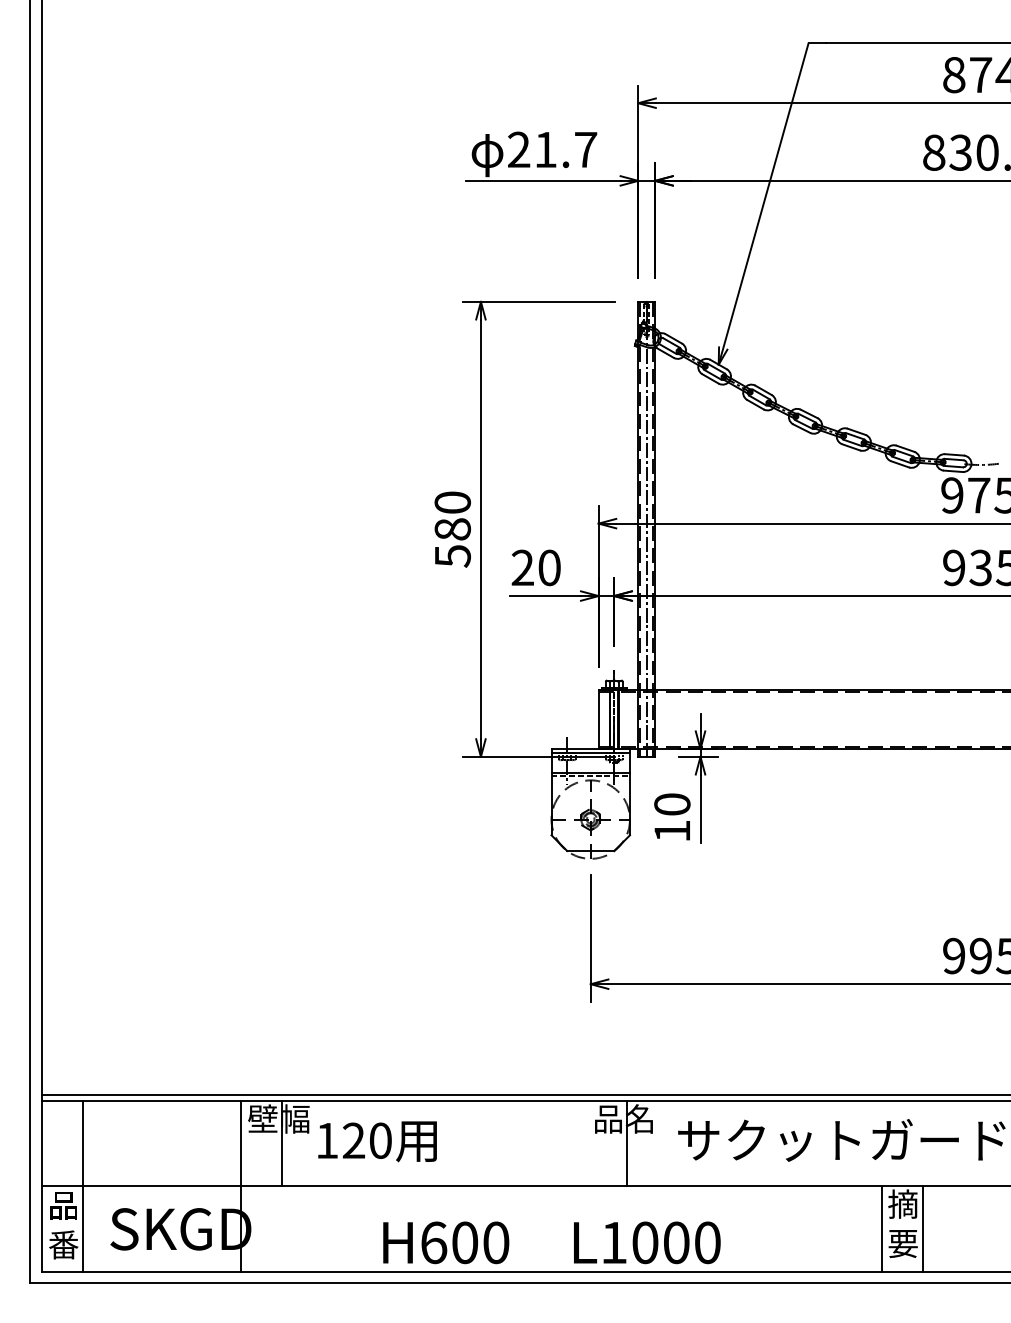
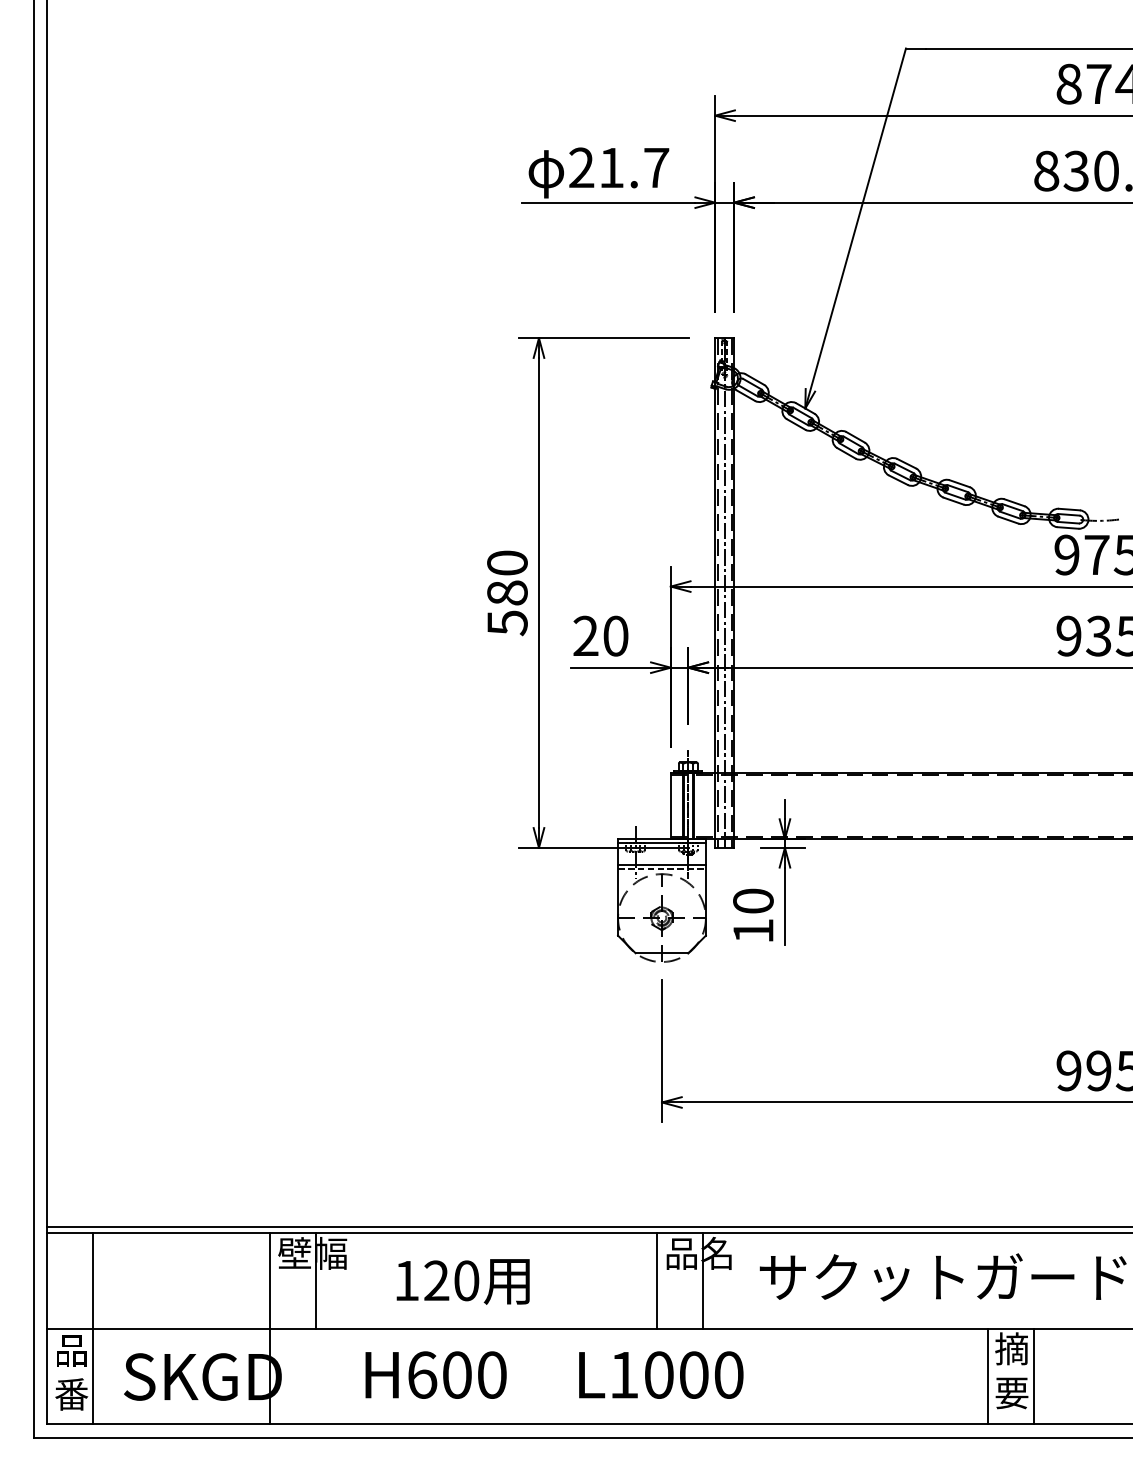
text: (376, 1141) -> (462, 1281), moved
line: (585, 1143) -> (656, 1280), added
text: (551, 1242) -> (554, 1374), moved

